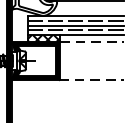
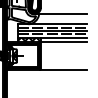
line: (91, 41) -> (63, 42), dashed -> solid
line: (91, 79) -> (63, 69), dashed -> solid

